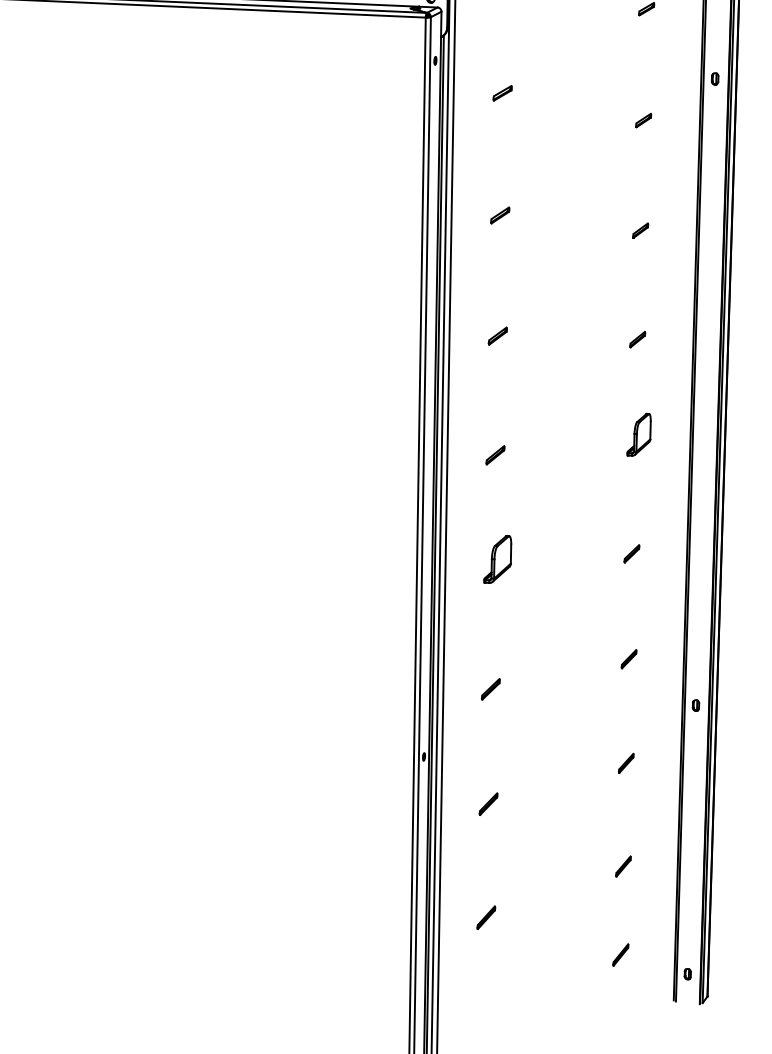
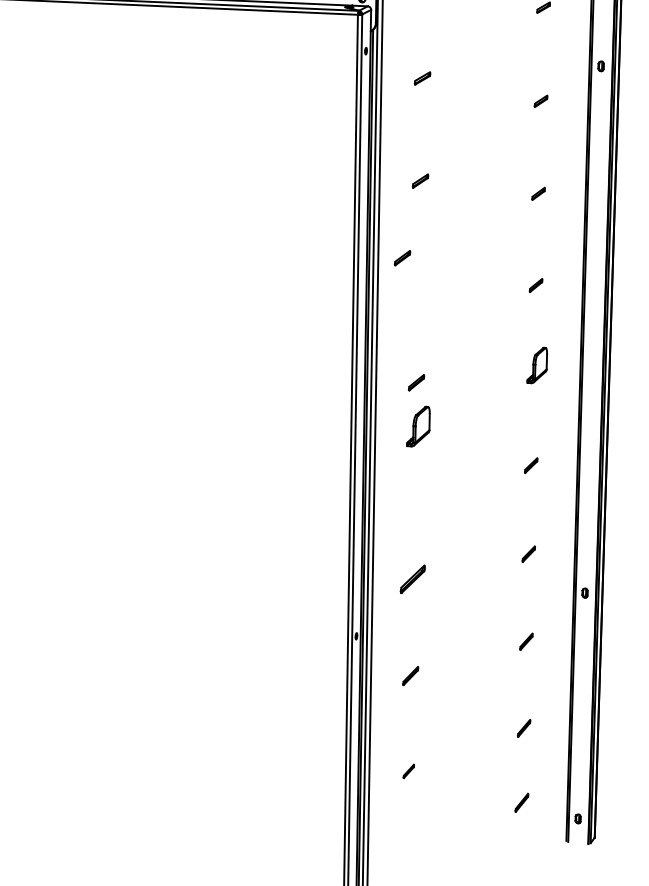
part: (497, 335) -> (402, 257), moved
part: (497, 559) -> (418, 426), moved
part: (490, 689) -> (412, 579), size x1.6
part: (486, 917) -> (408, 771), size x0.7

